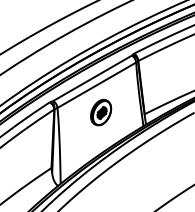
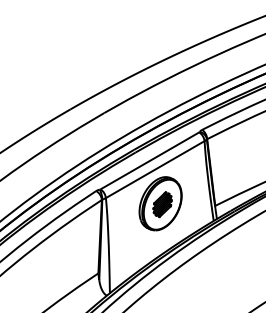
part: (101, 112) -> (160, 203), size x1.67

